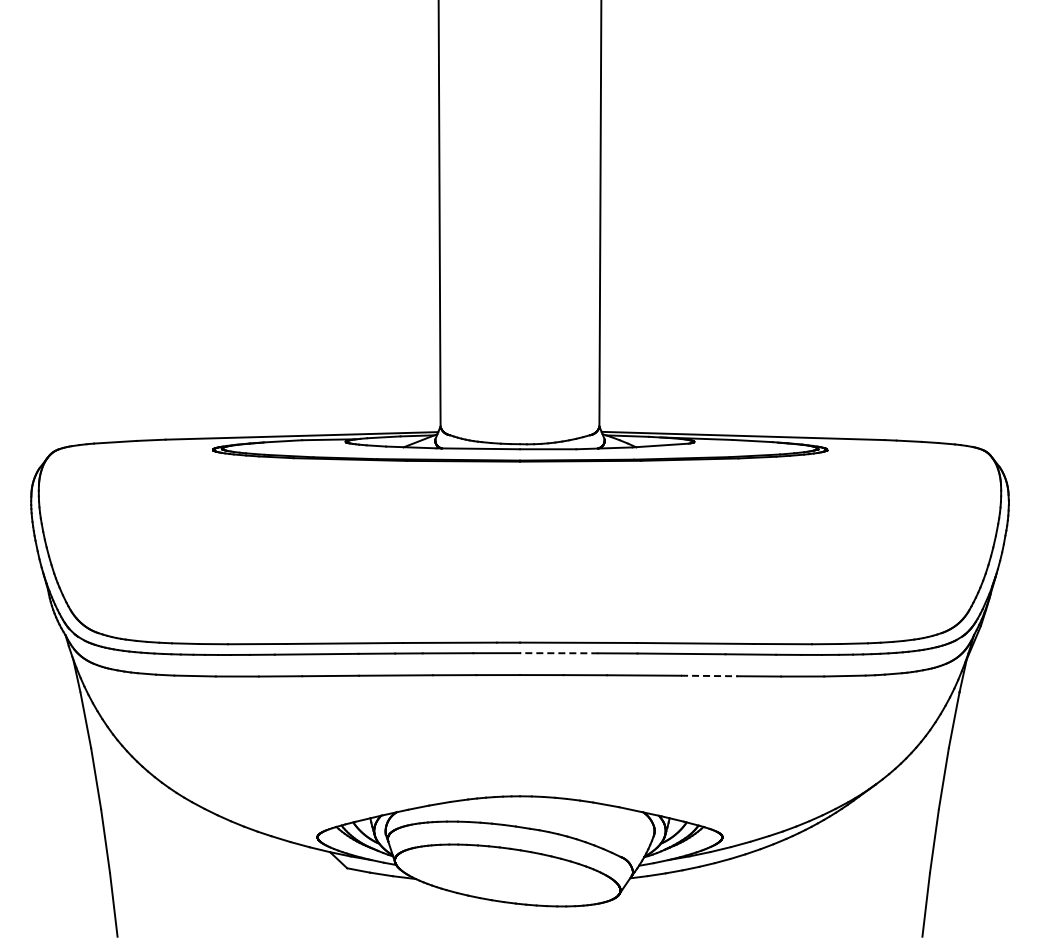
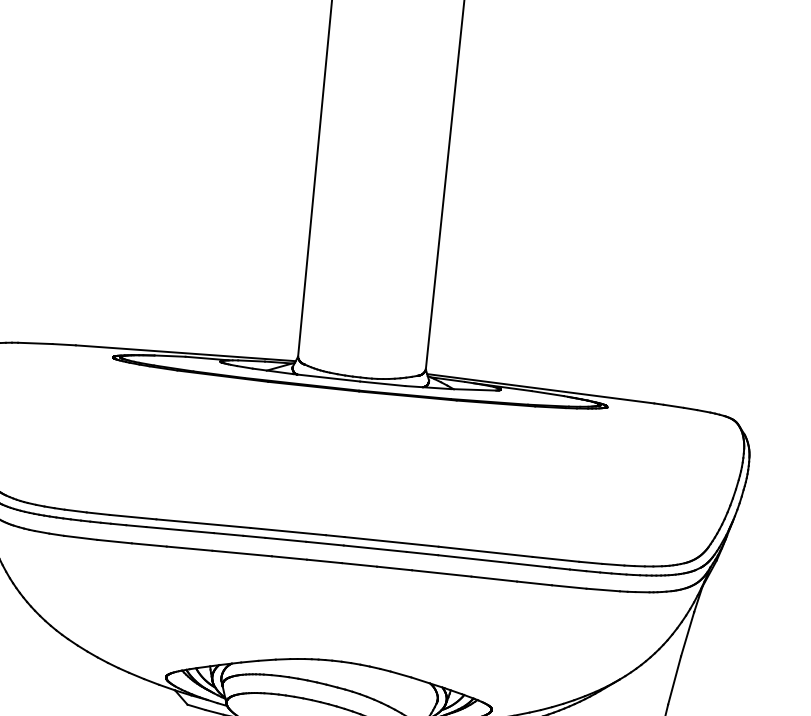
line: (558, 653) -> (374, 548), dashed -> solid
line: (709, 675) -> (494, 578), dashed -> solid

